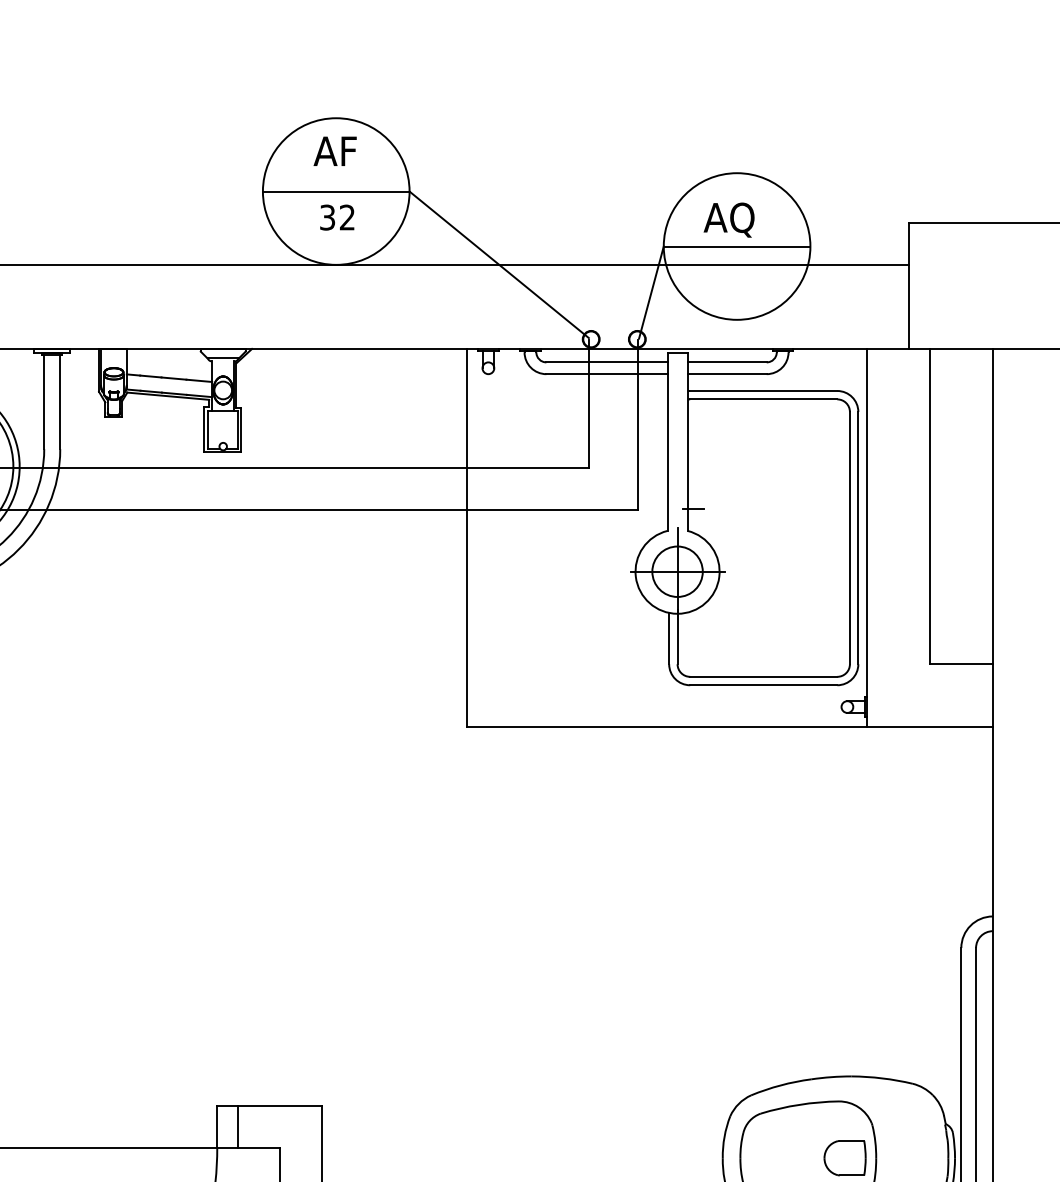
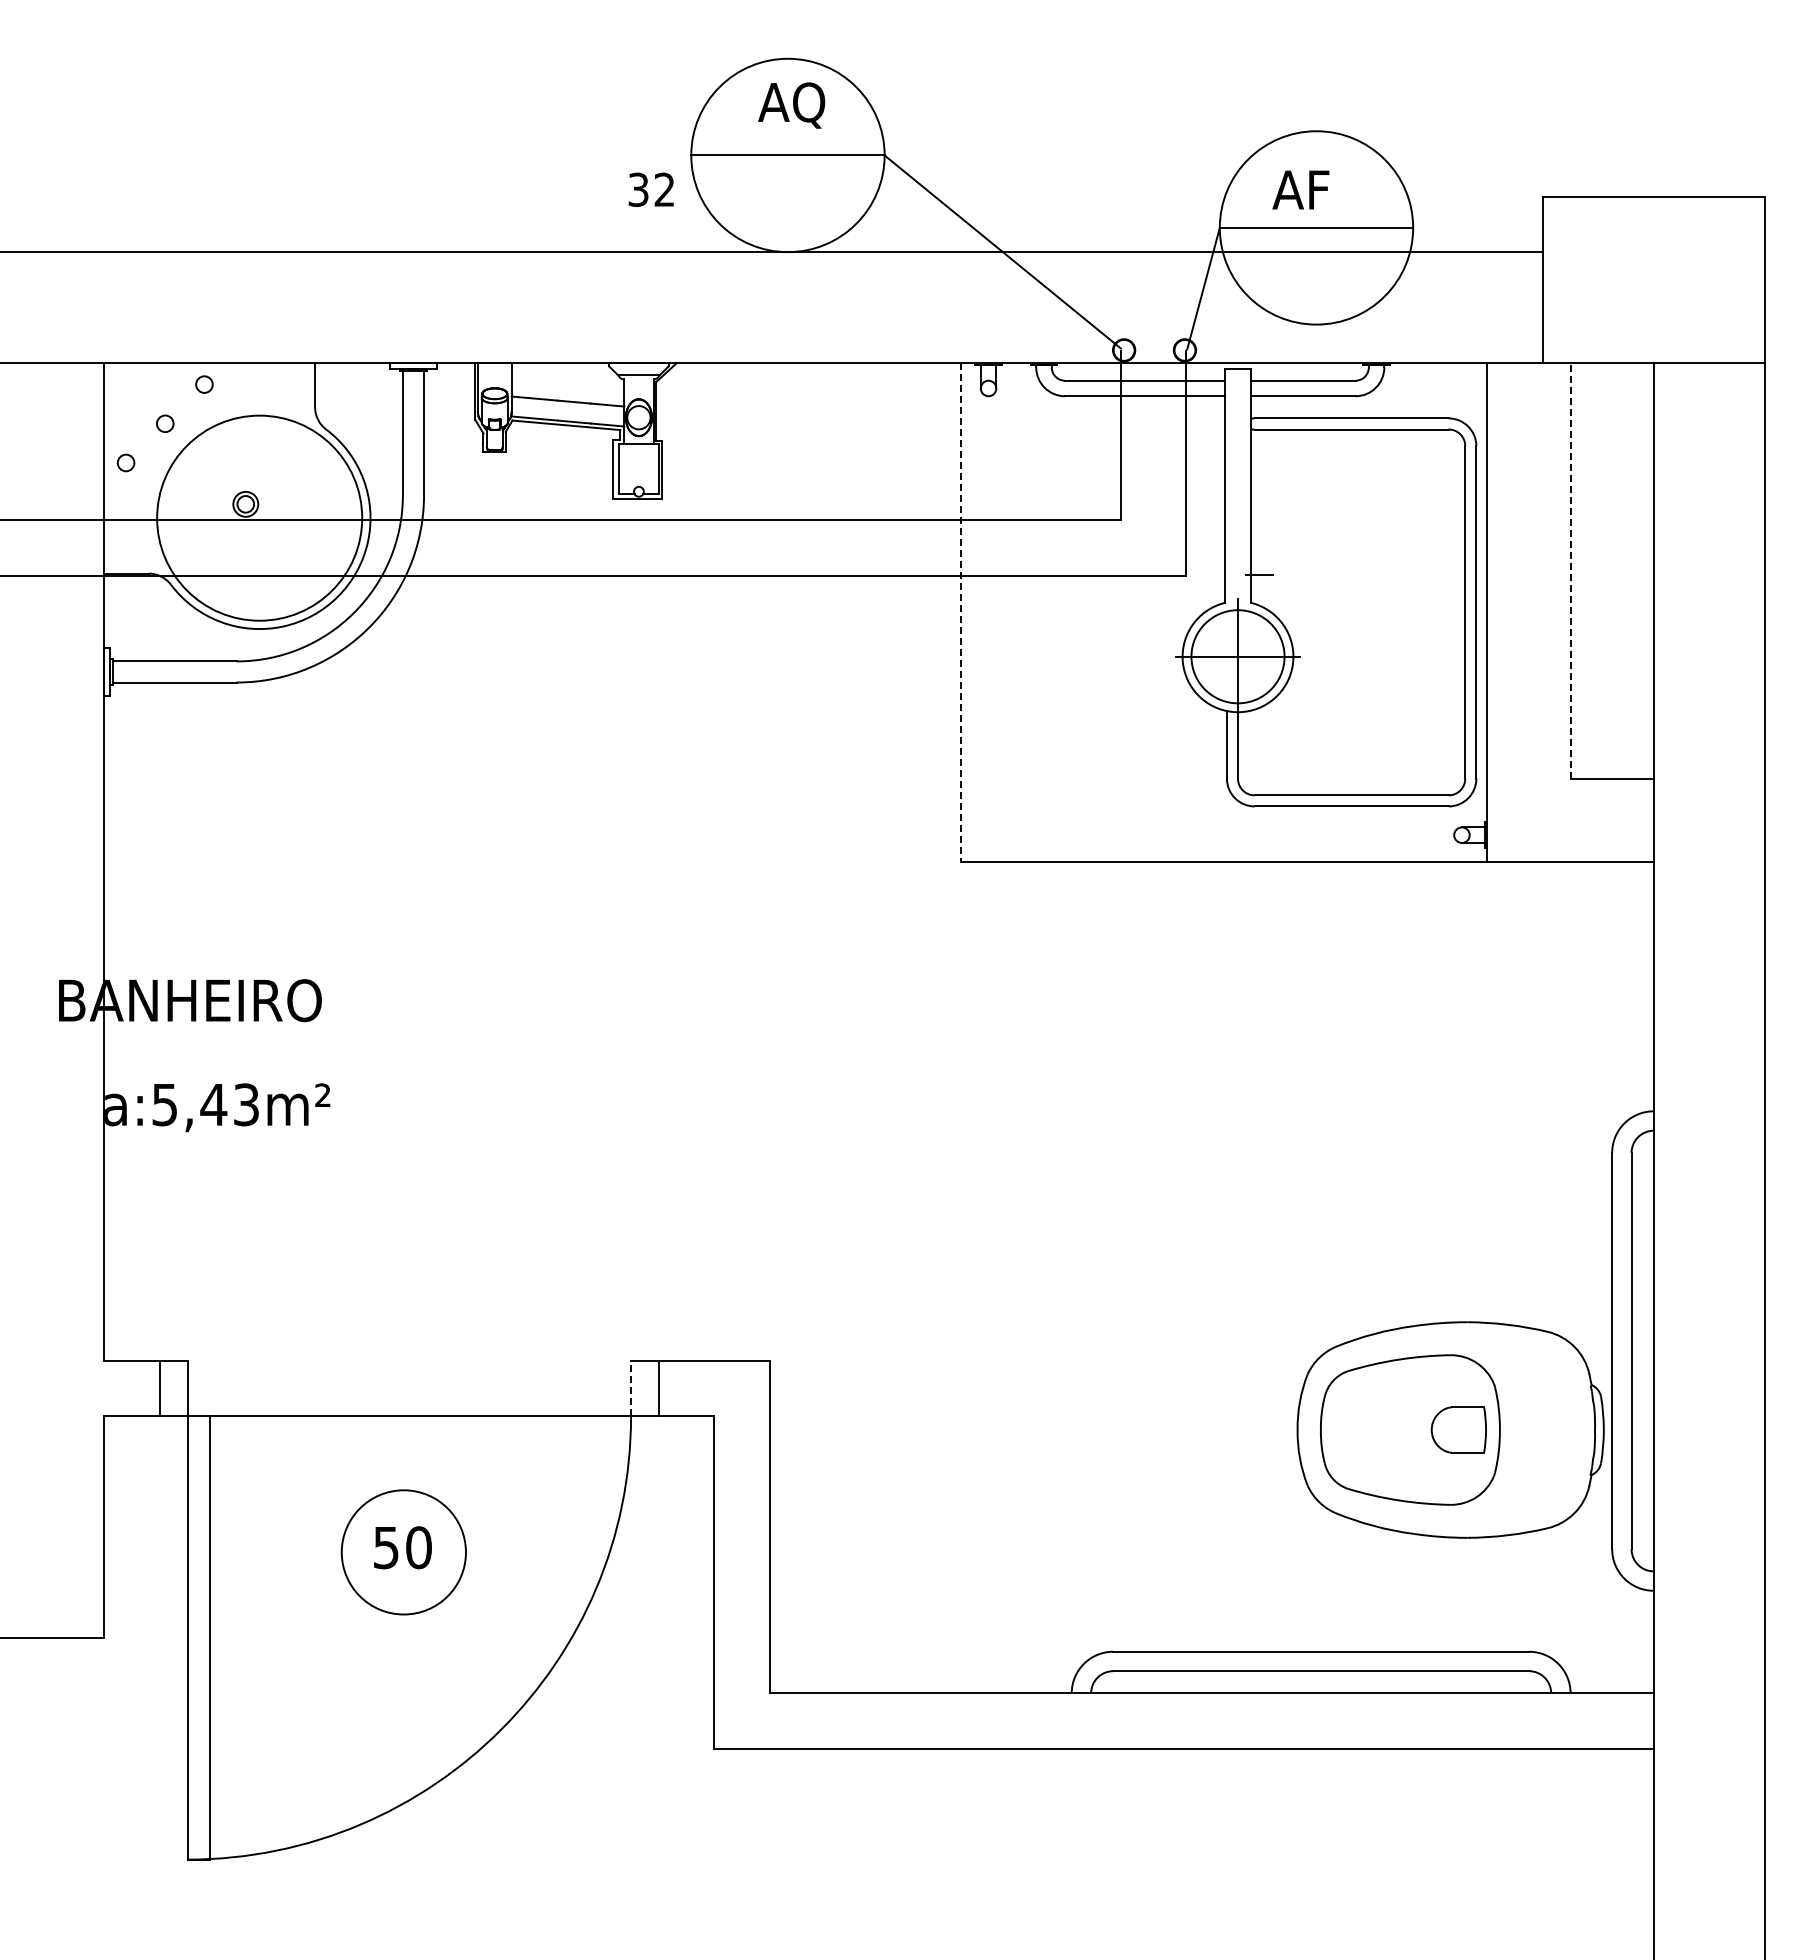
text: (352, 153) -> (809, 105), AF -> AQ
text: (336, 217) -> (650, 189), moved
text: (742, 220) -> (1323, 193), AQ -> AF
line: (929, 506) -> (1570, 570), solid -> dashed
line: (467, 538) -> (960, 612), solid -> dashed
circle: (677, 571) -> (1237, 656), size x1.4
line: (217, 1126) -> (631, 1388), solid -> dashed

